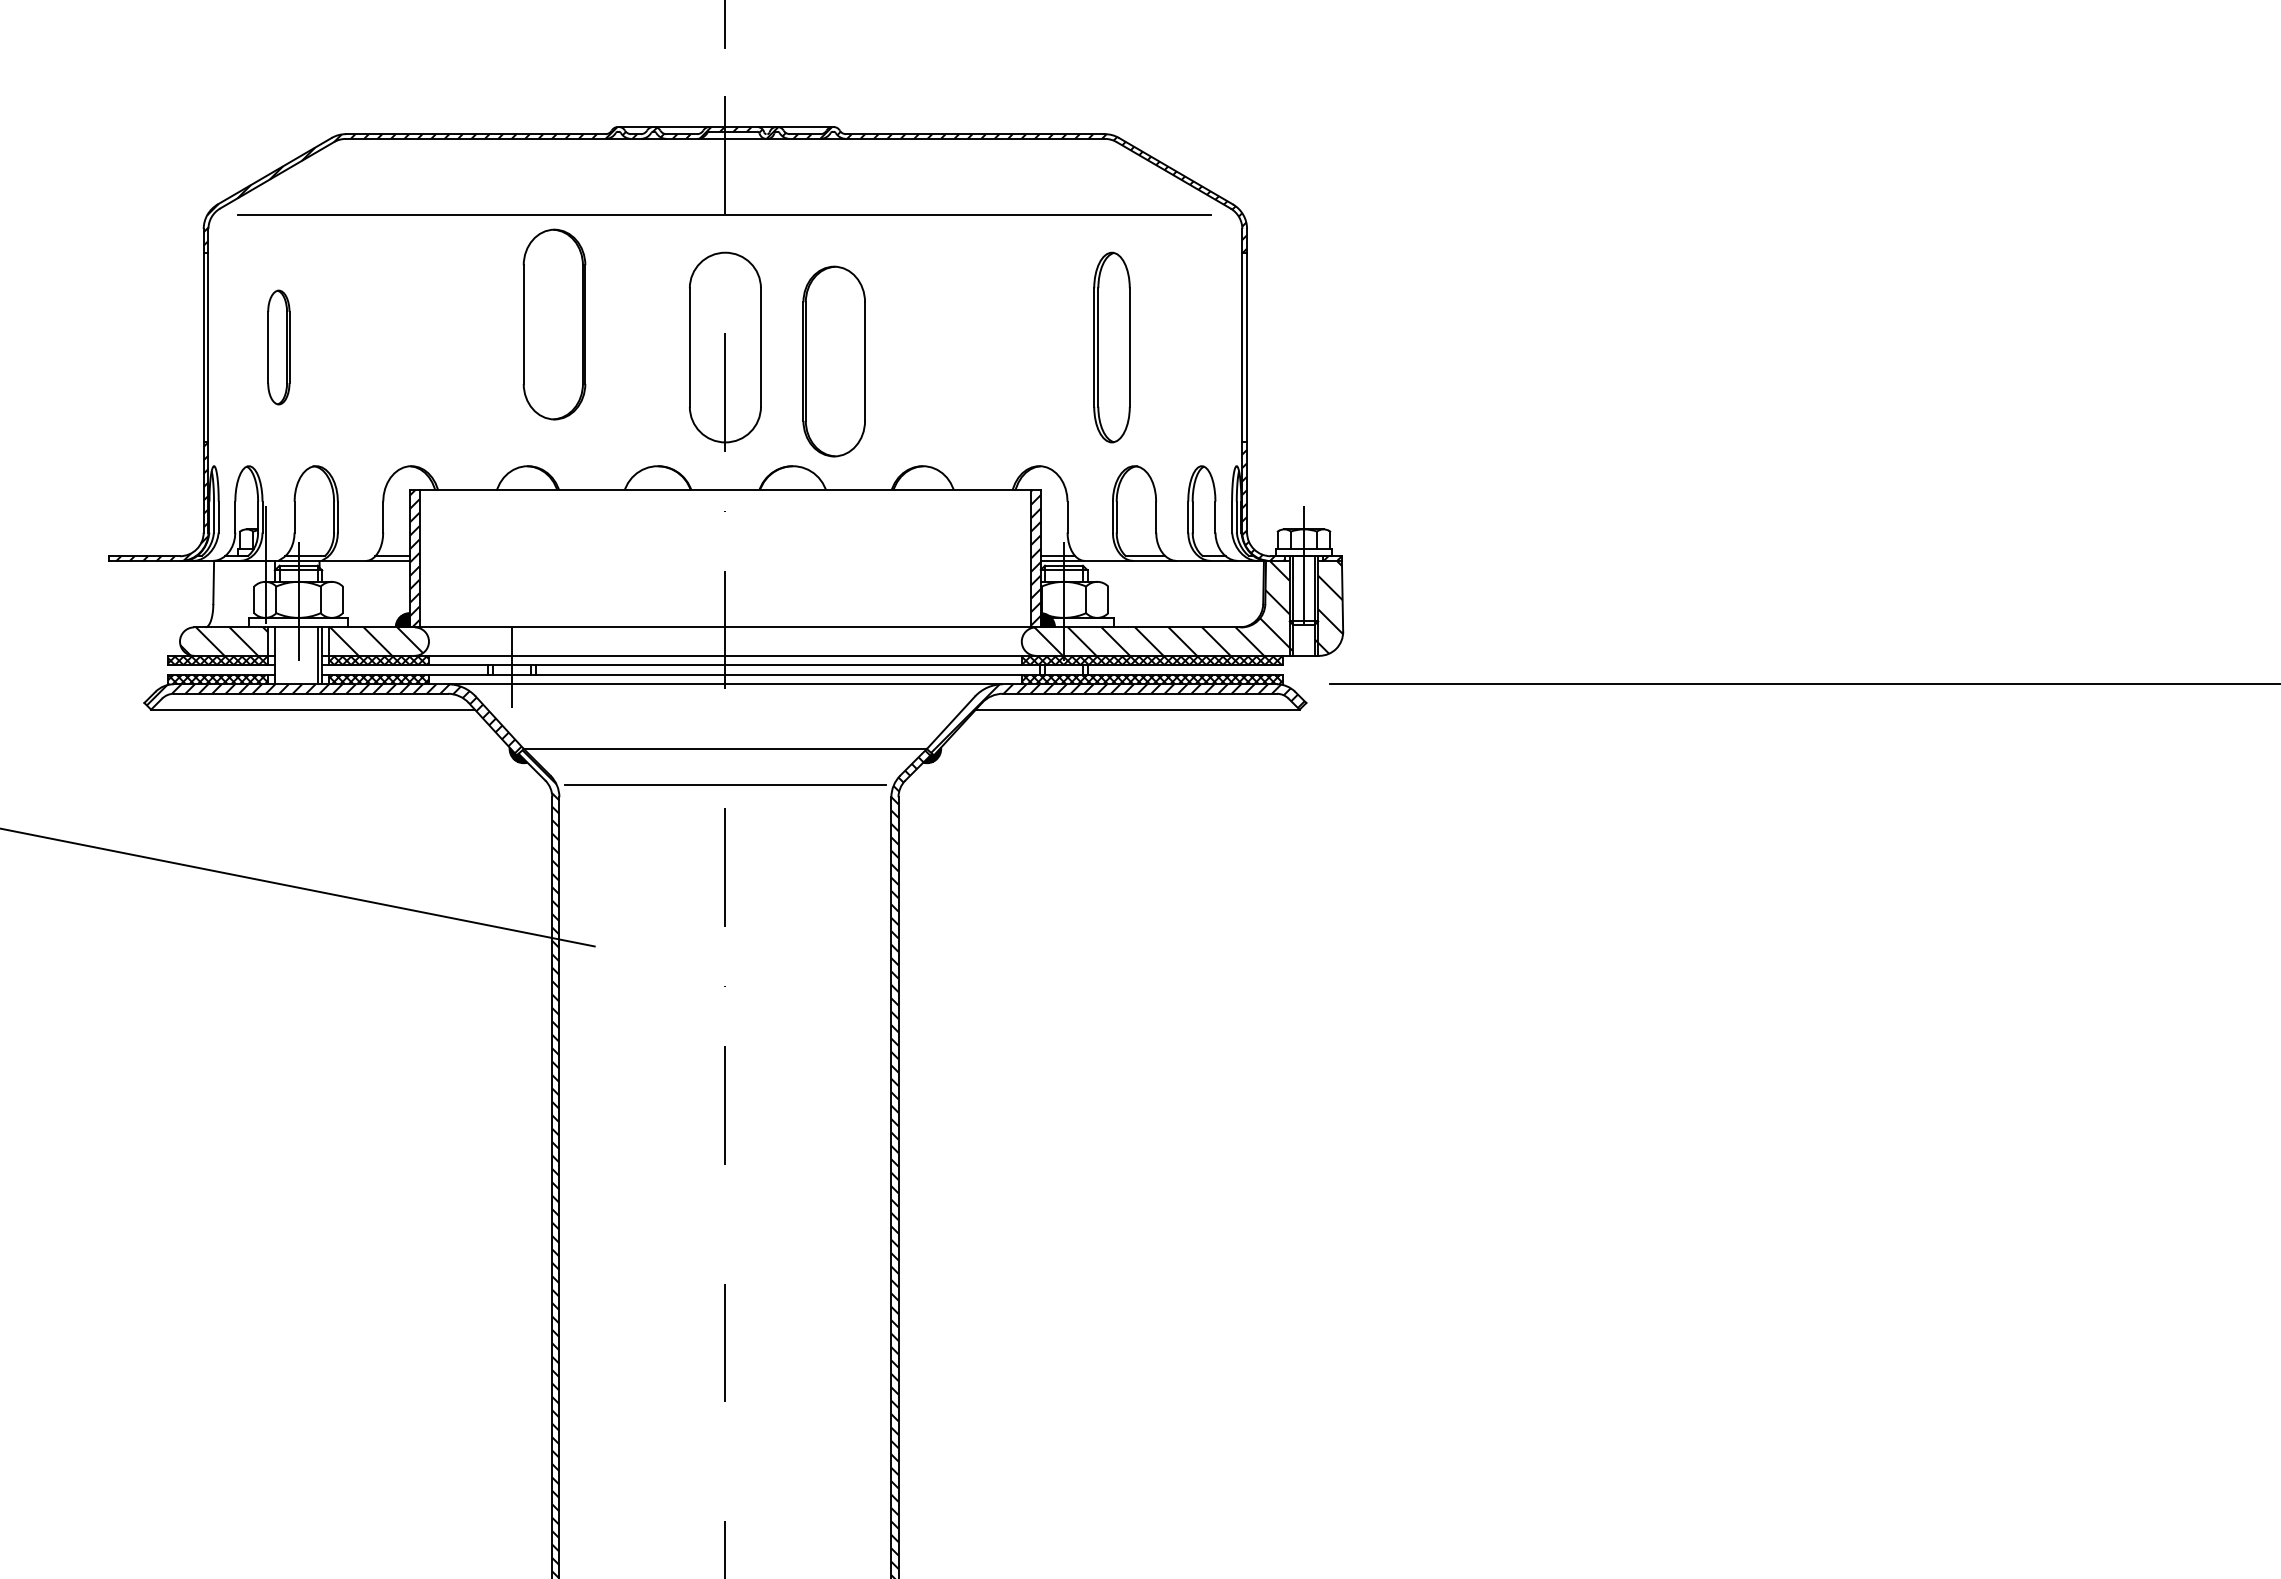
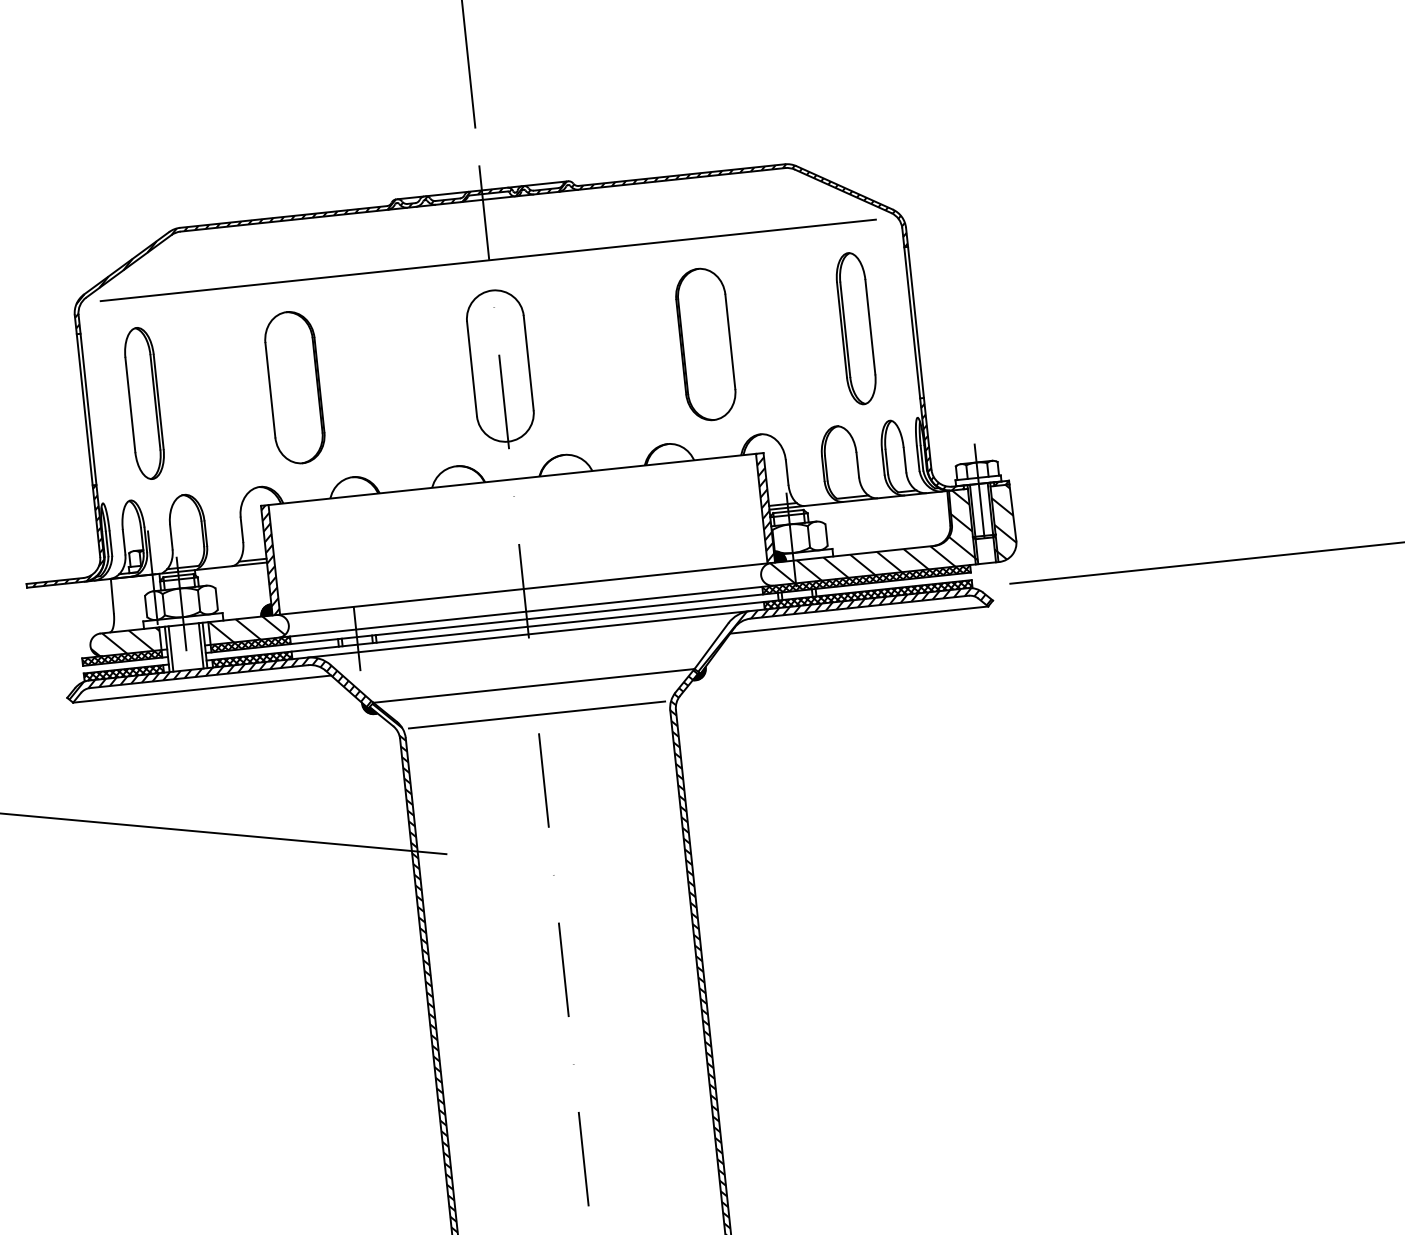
part: (554, 324) -> (294, 387), moved
part: (278, 347) -> (144, 403), size x1.67
part: (1111, 347) -> (855, 328), moved
part: (833, 361) -> (705, 344), moved
line: (279, 655) -> (170, 648), added

